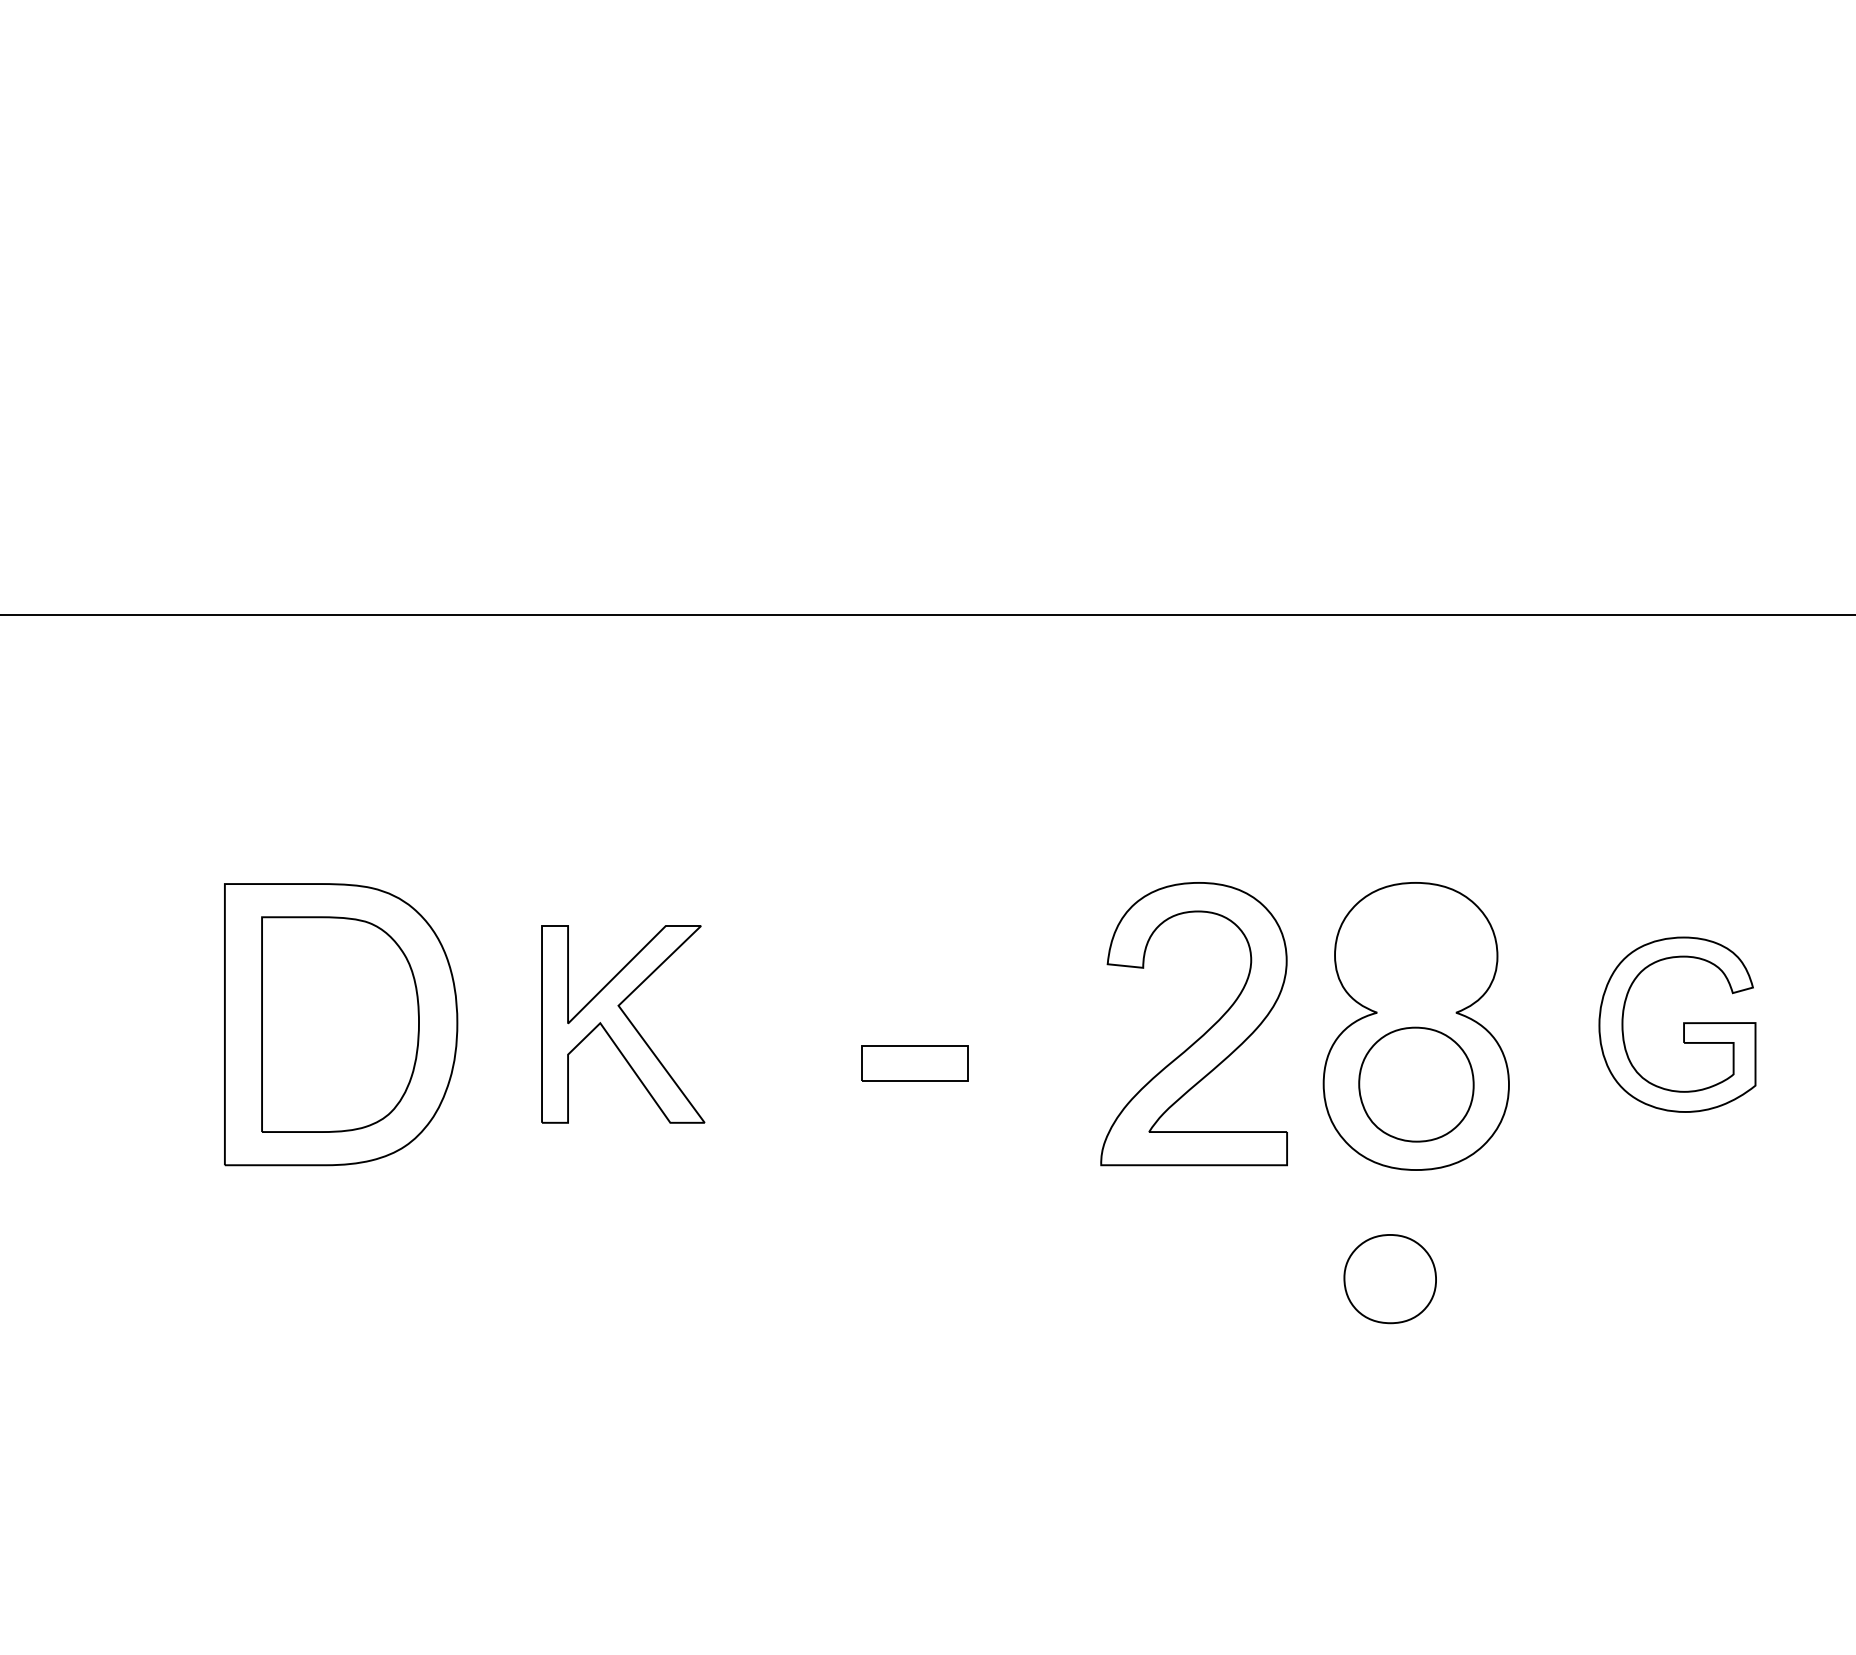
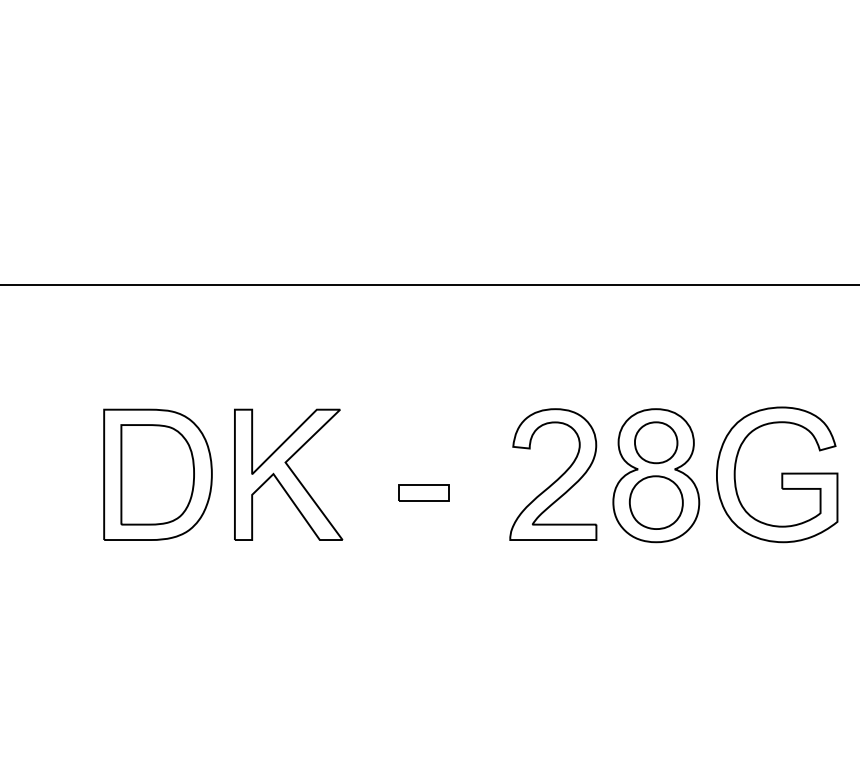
part: (622, 1023) -> (288, 474), size x1.43
part: (1677, 1023) -> (777, 474), size x1.67
part: (1390, 1278) -> (656, 442), moved

